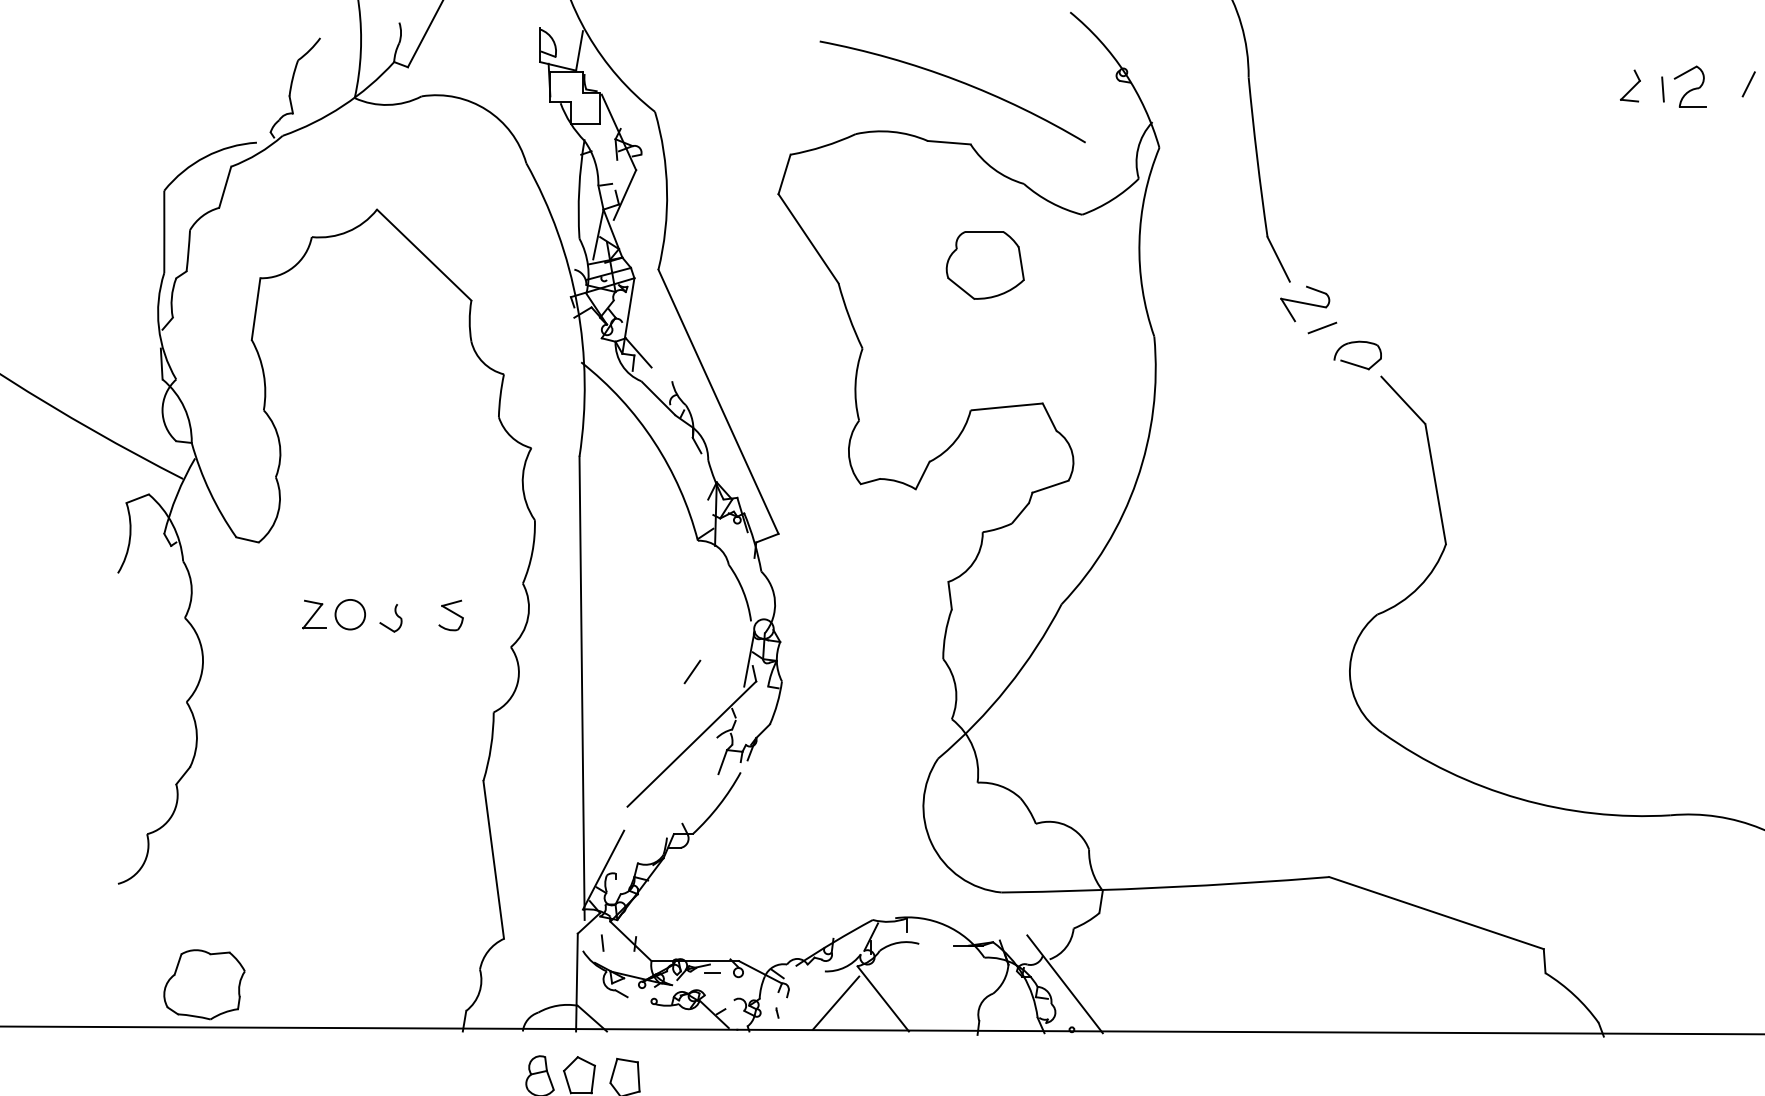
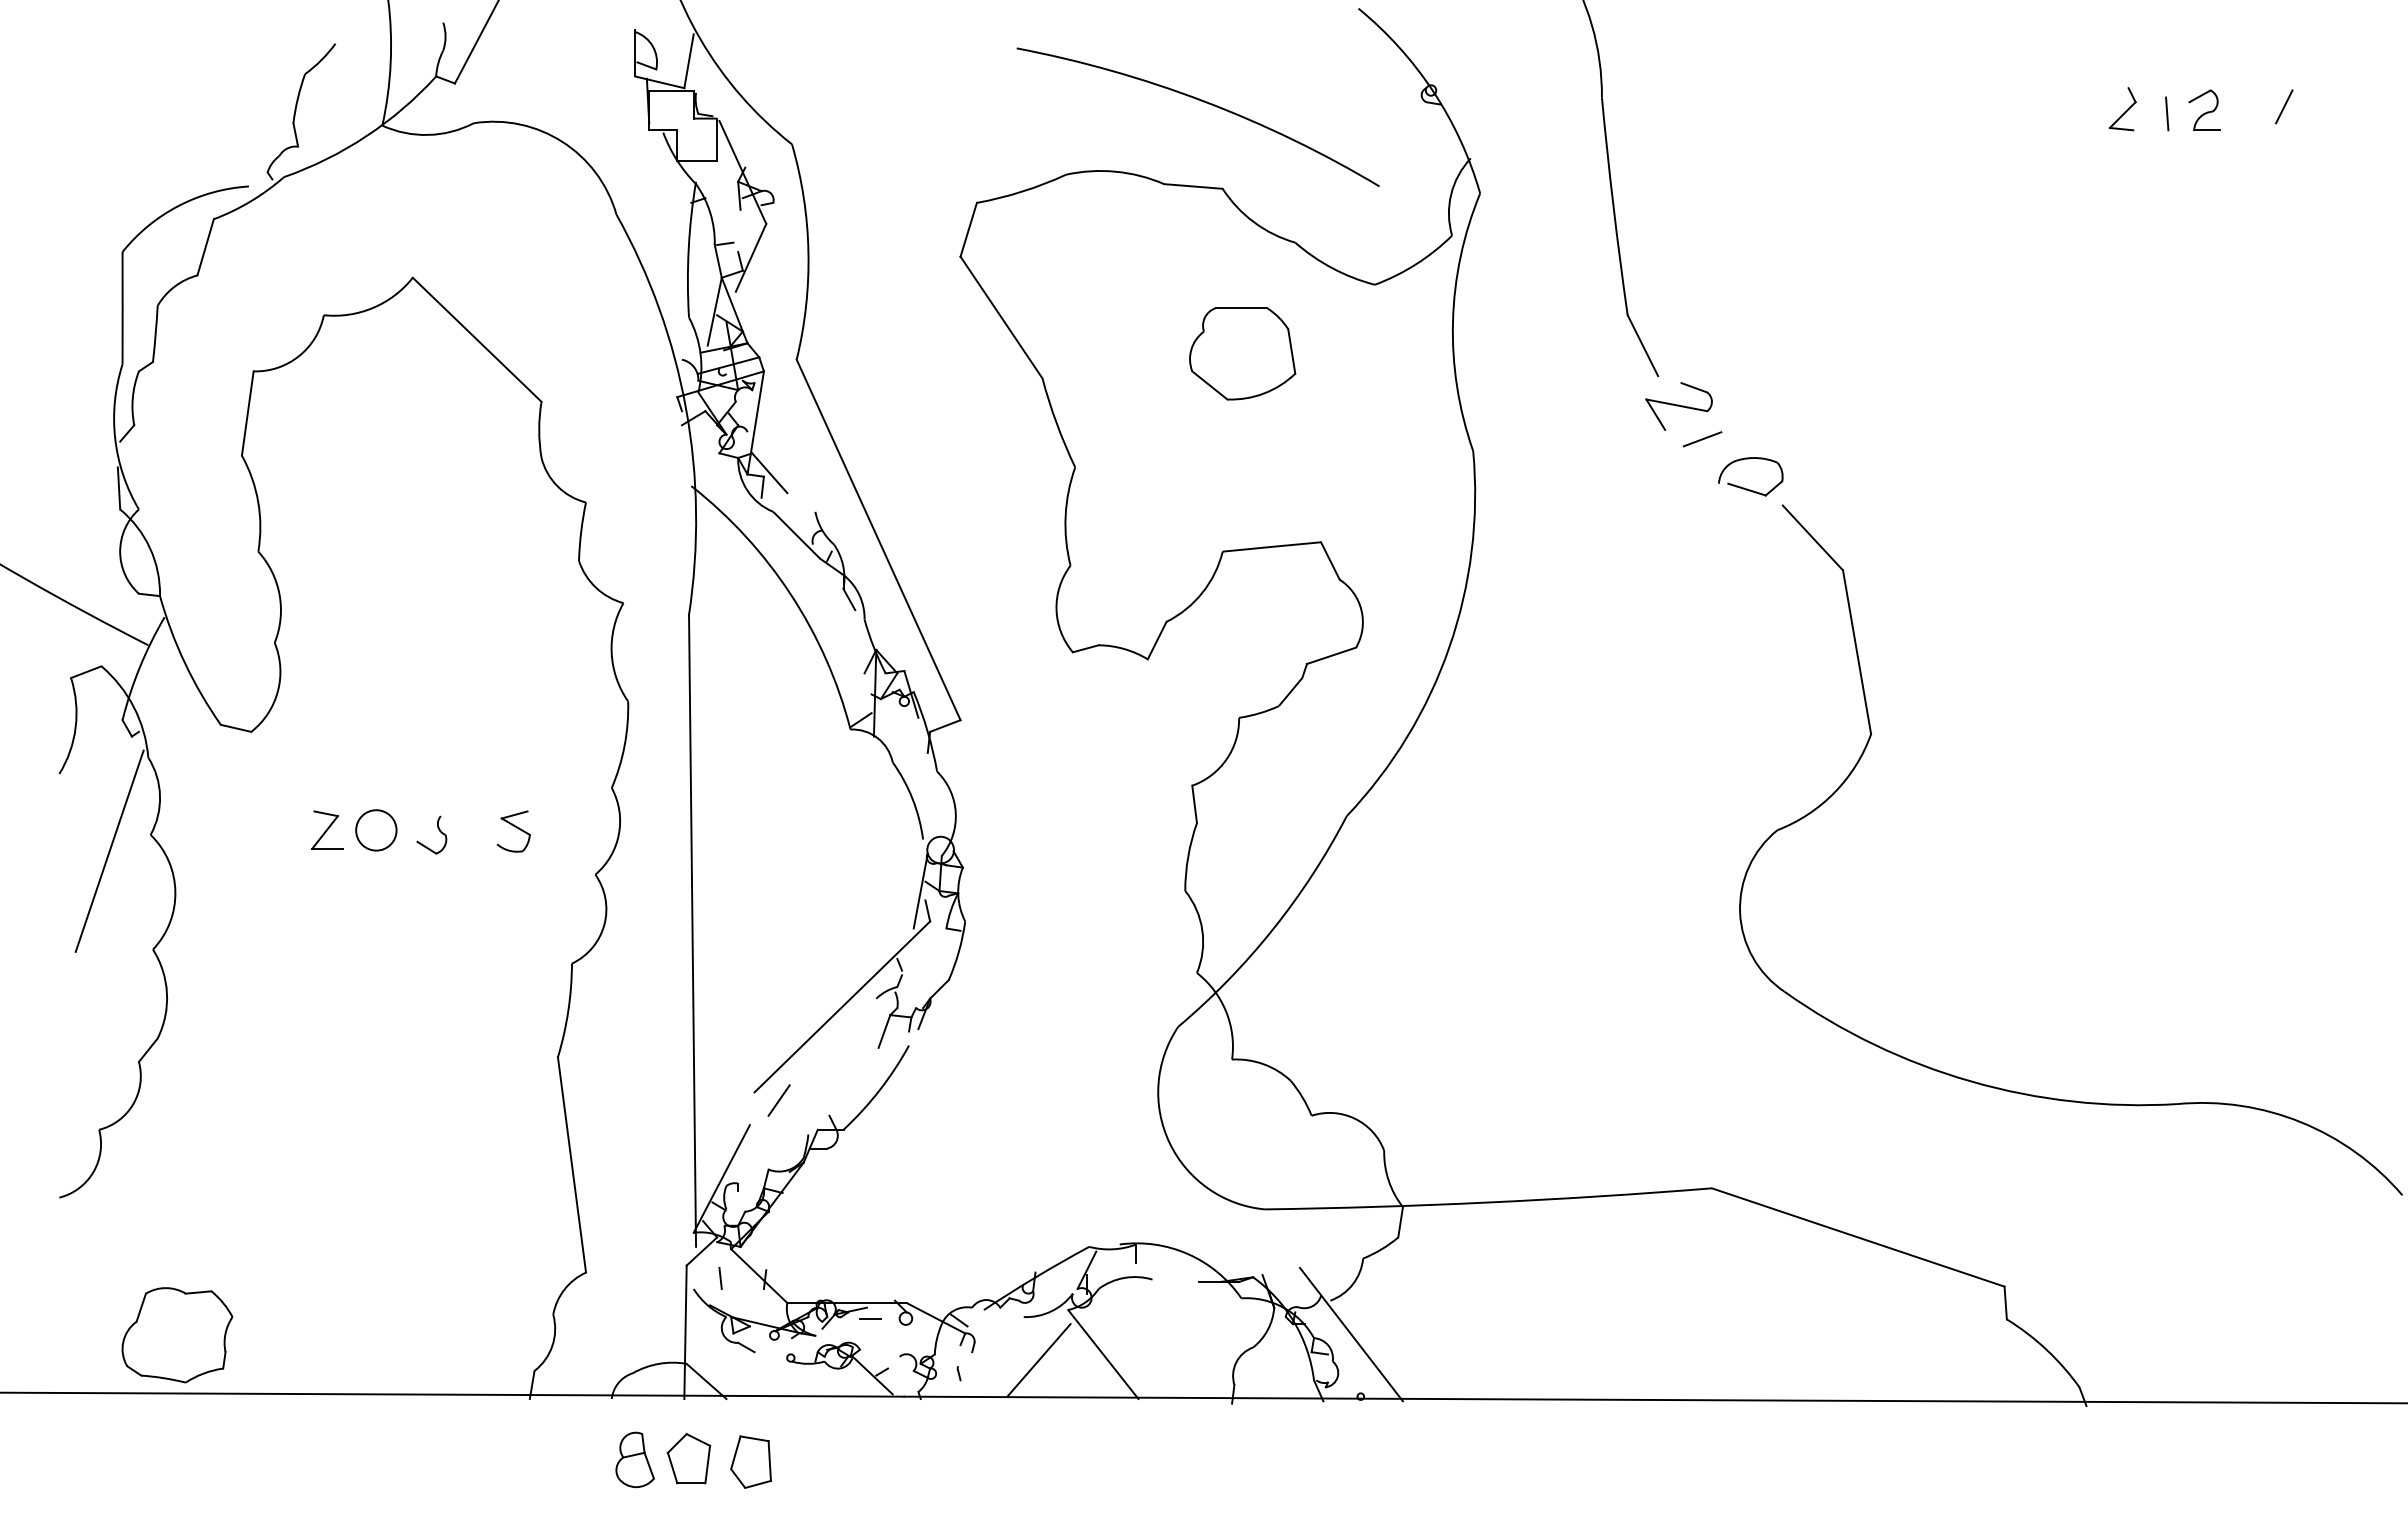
part: (1690, 86) -> (2204, 109), size x0.71
line: (154, 629) -> (109, 850), added
line: (692, 671) -> (778, 1100), moved

